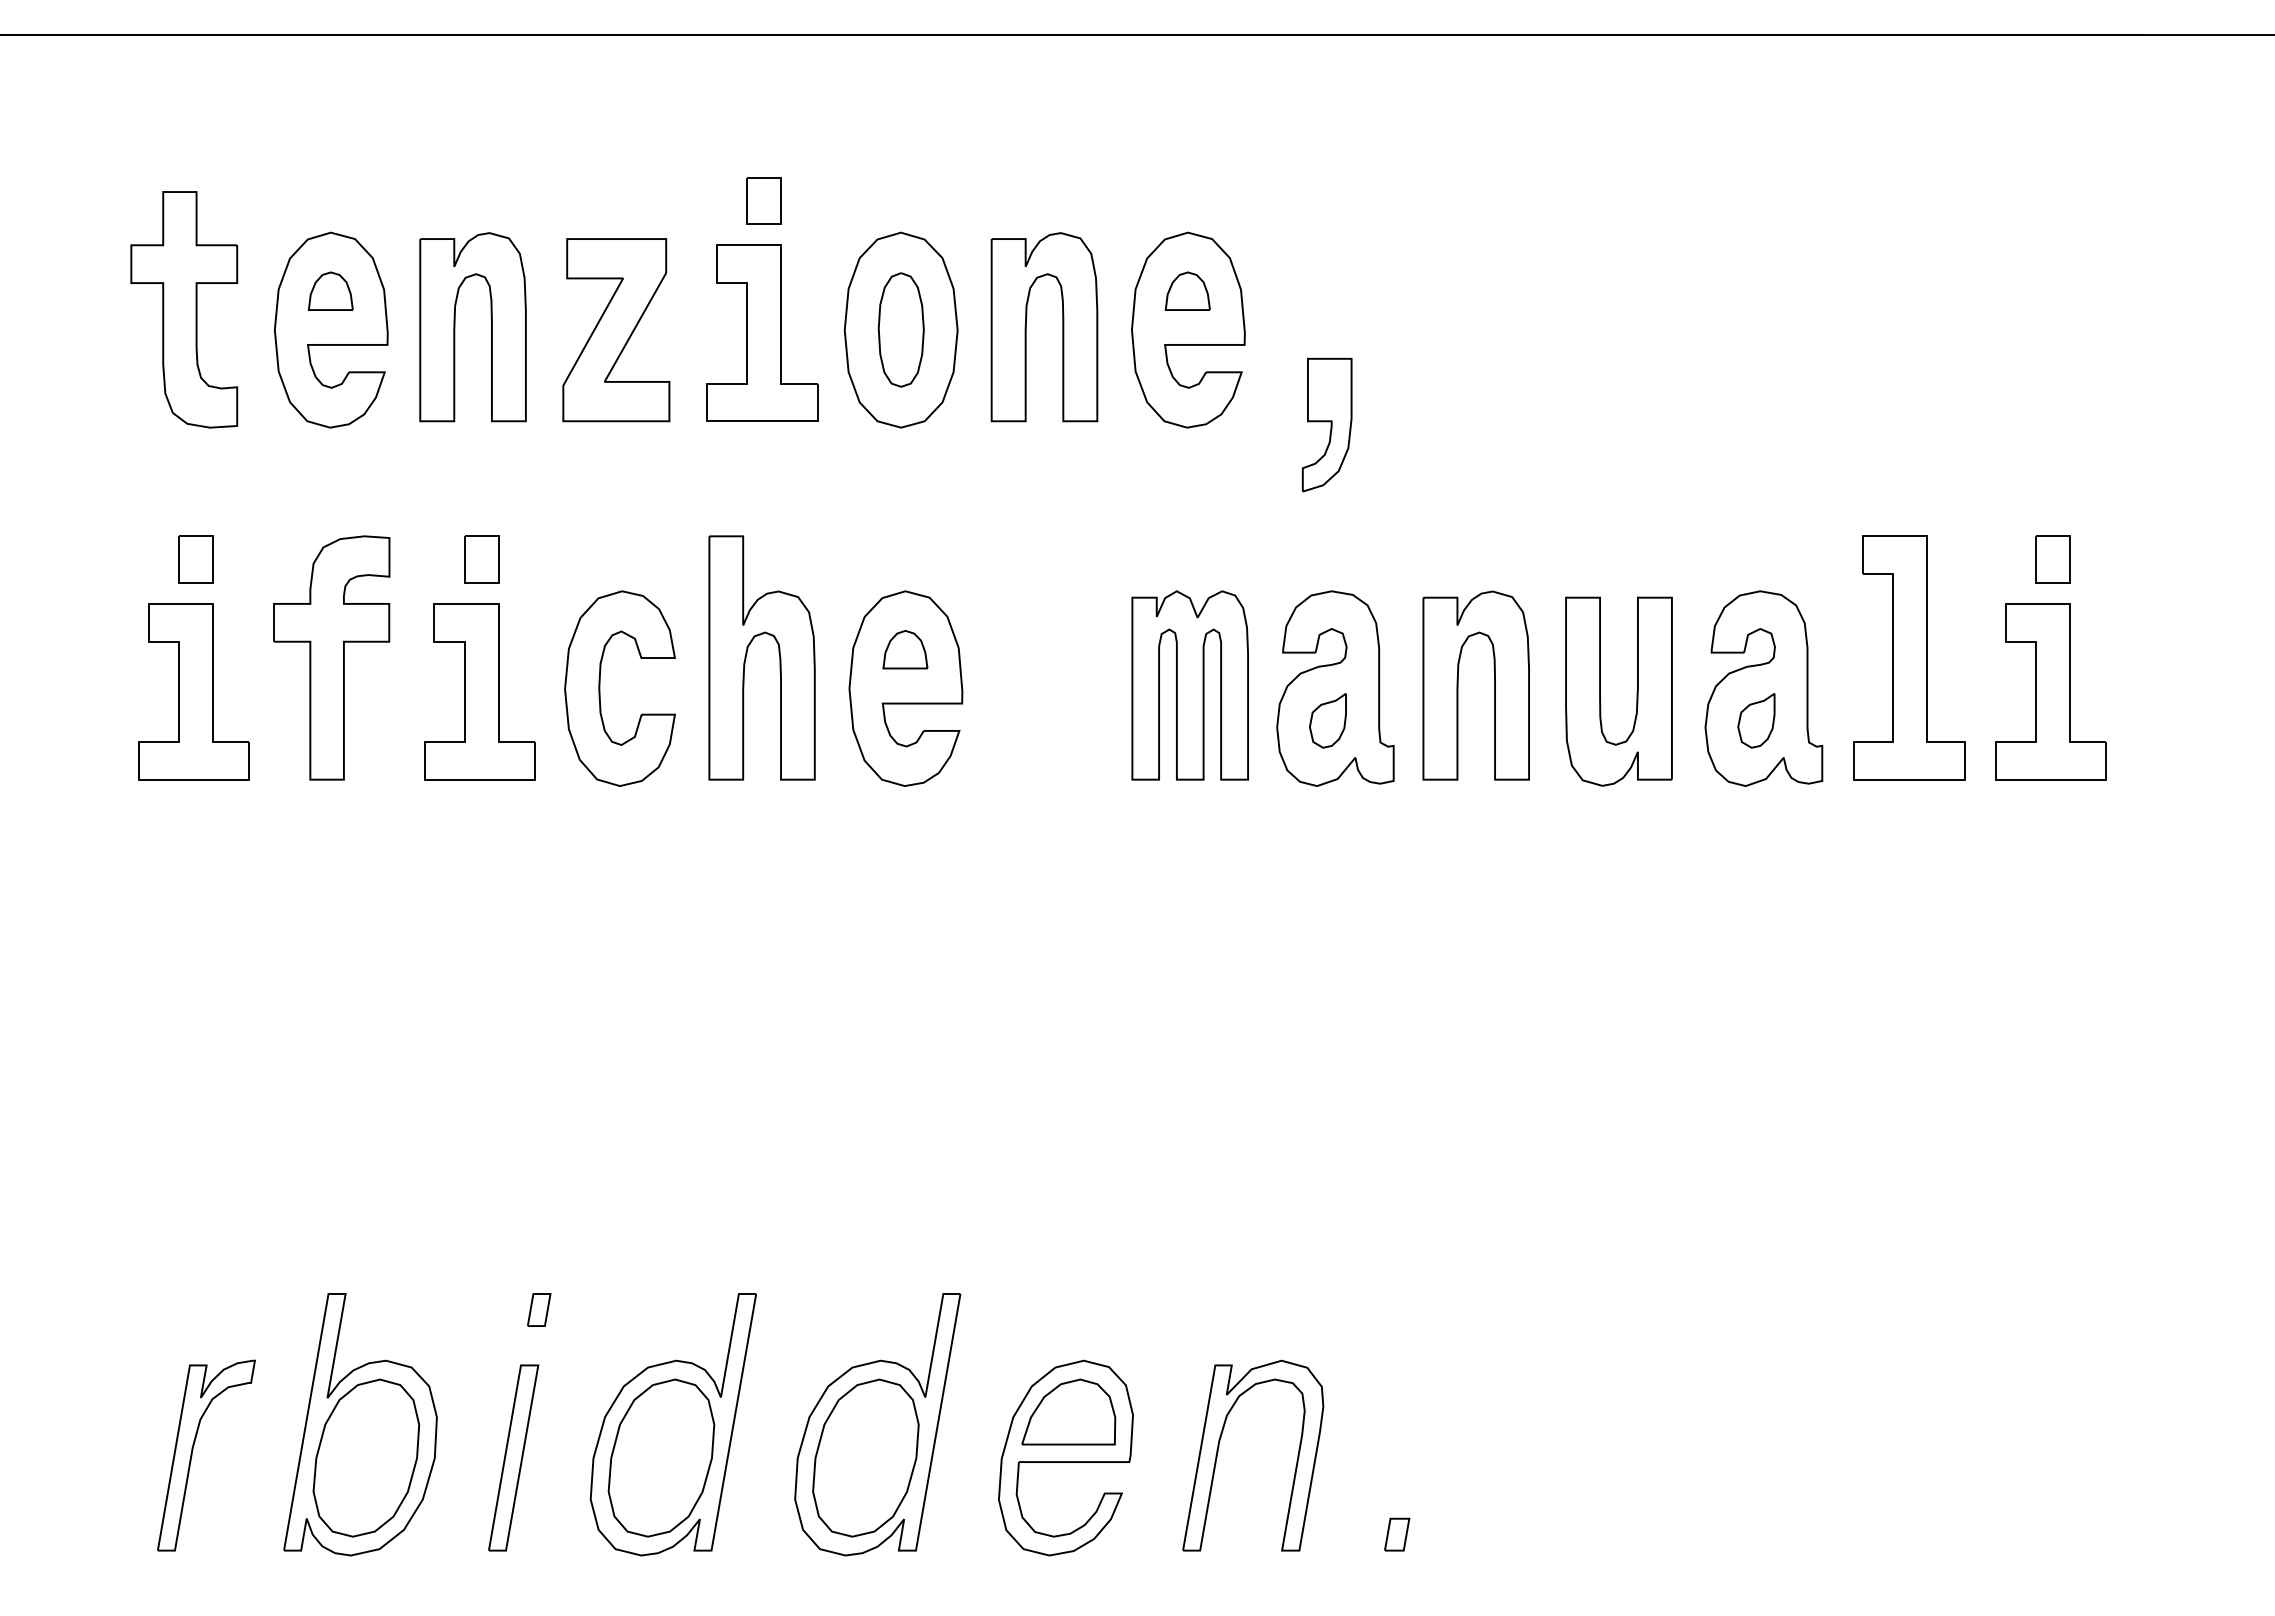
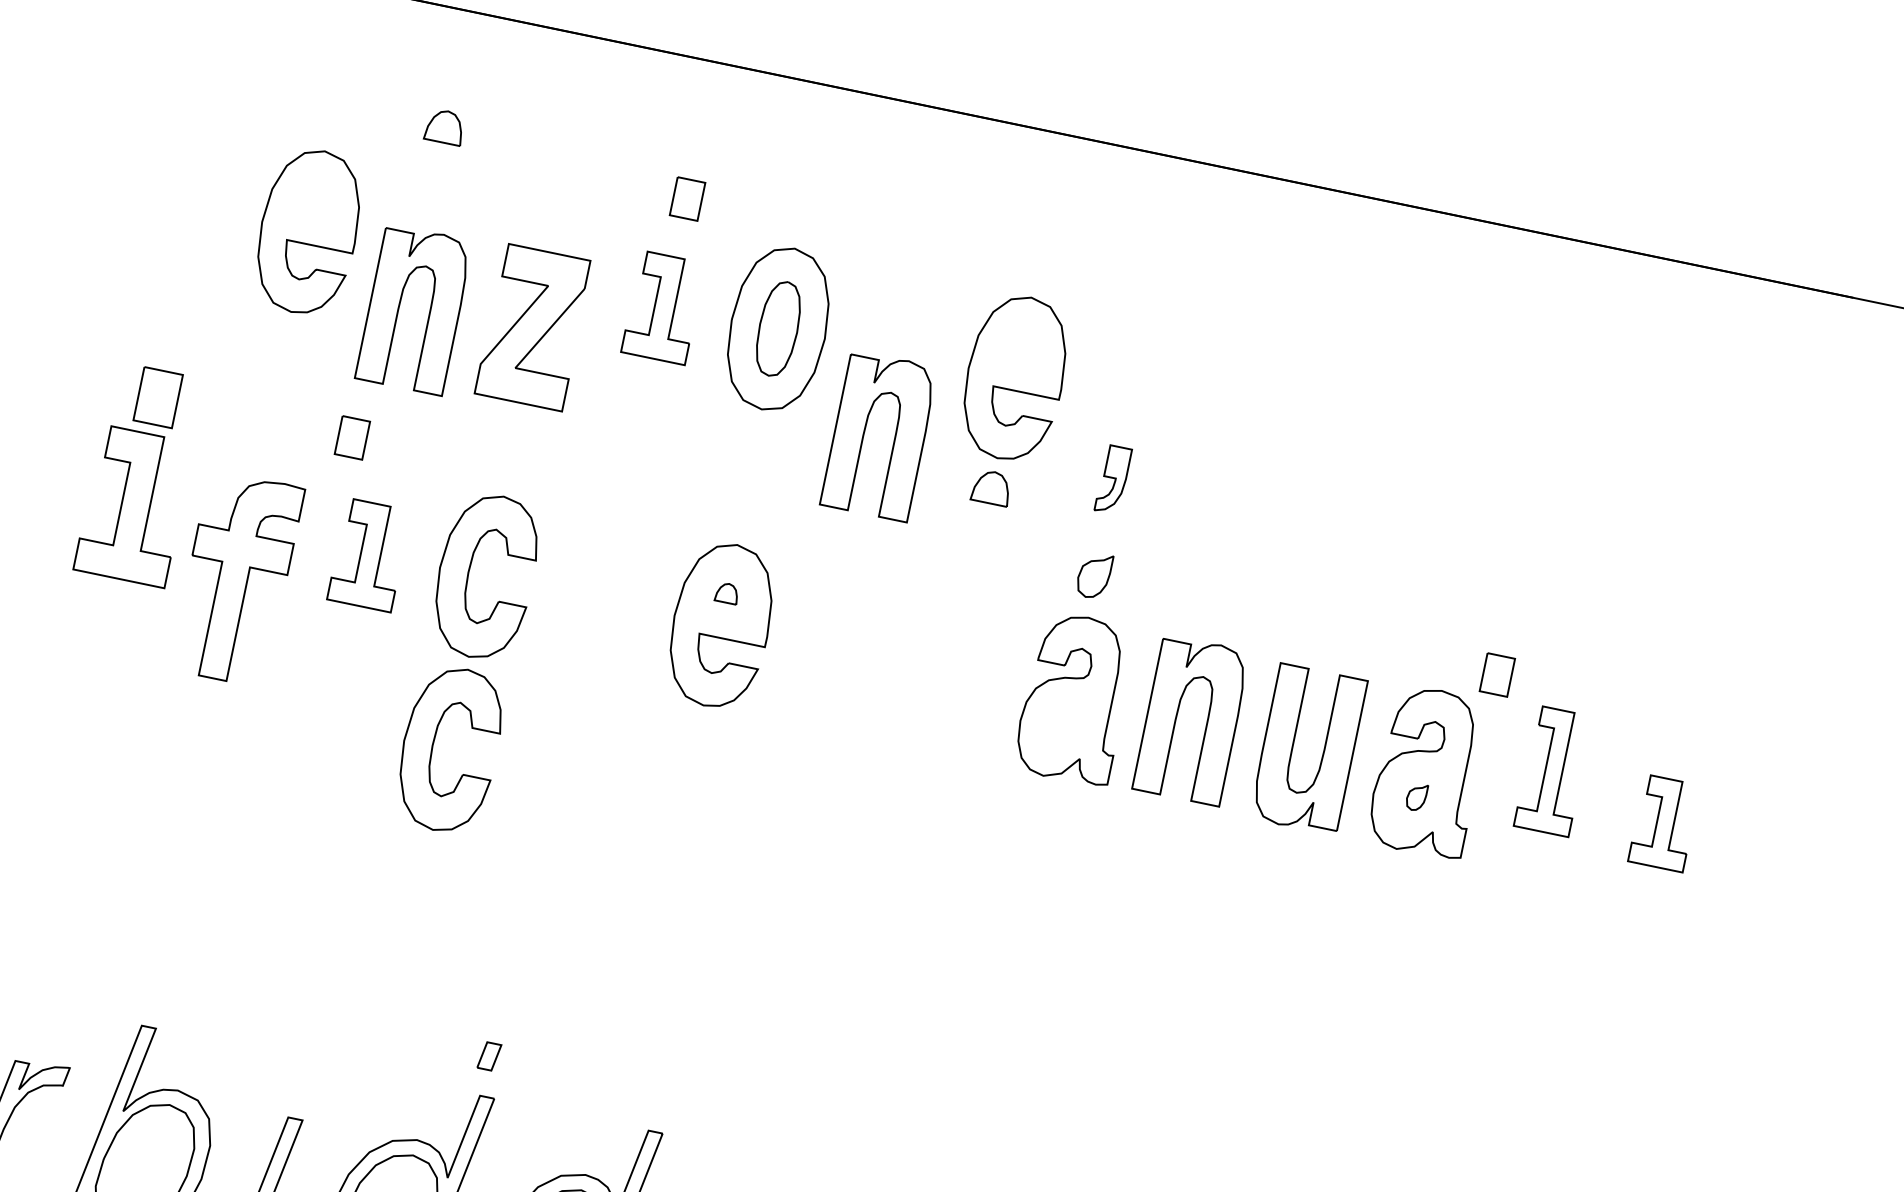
part: (330, 290) -> (445, 126), moved
part: (1187, 290) -> (991, 487), moved
part: (184, 309) -> (191, 189), removed
part: (455, 327) -> (399, 306), moved
part: (1026, 327) -> (864, 433), moved
part: (616, 330) -> (533, 327), moved
part: (762, 332) -> (663, 307), size x0.7
part: (1326, 424) -> (1112, 479), size x0.6
part: (195, 559) -> (157, 397), size x1.4
part: (481, 559) -> (352, 437), moved
part: (2052, 559) -> (1496, 674), moved
part: (905, 649) -> (727, 592), size x0.6
part: (747, 654) -> (596, 570), removed
part: (331, 657) -> (237, 578), moved
part: (1909, 657) -> (1553, 770), size x0.6
part: (1189, 685) -> (955, 671), removed
part: (479, 691) -> (369, 554), size x0.7
part: (2050, 691) -> (1663, 823), size x0.6
part: (1327, 720) -> (1093, 575), moved
part: (1756, 720) -> (1416, 796), size x0.6
part: (600, 898) -> (433, 746), added
part: (539, 1309) -> (489, 1056), moved

